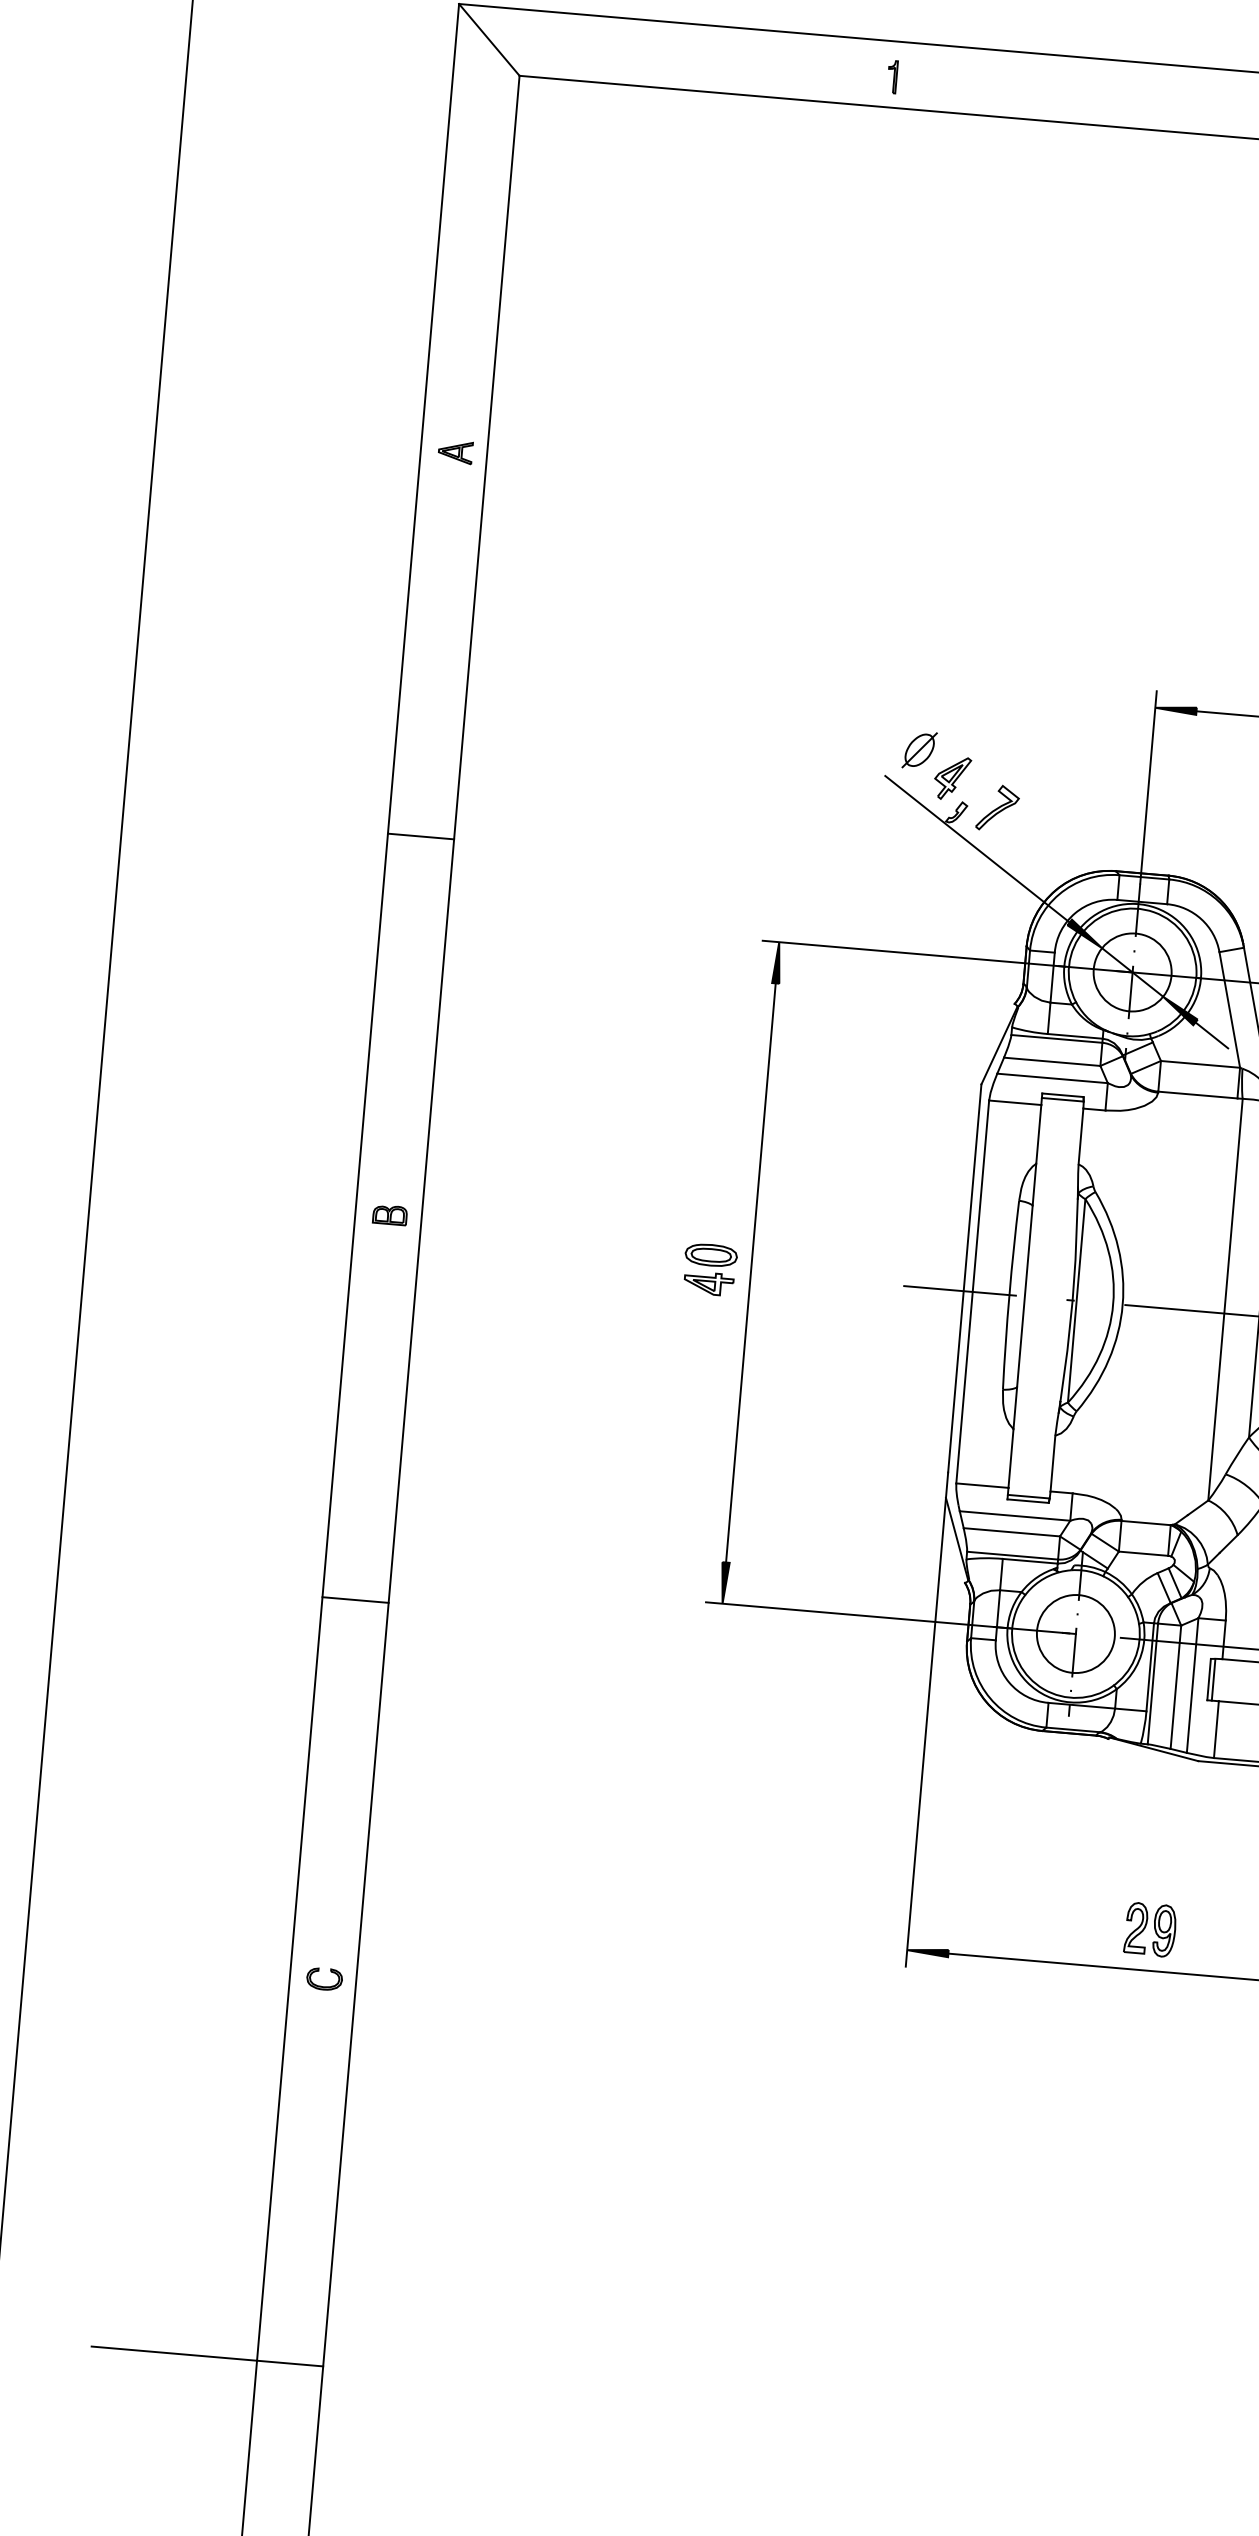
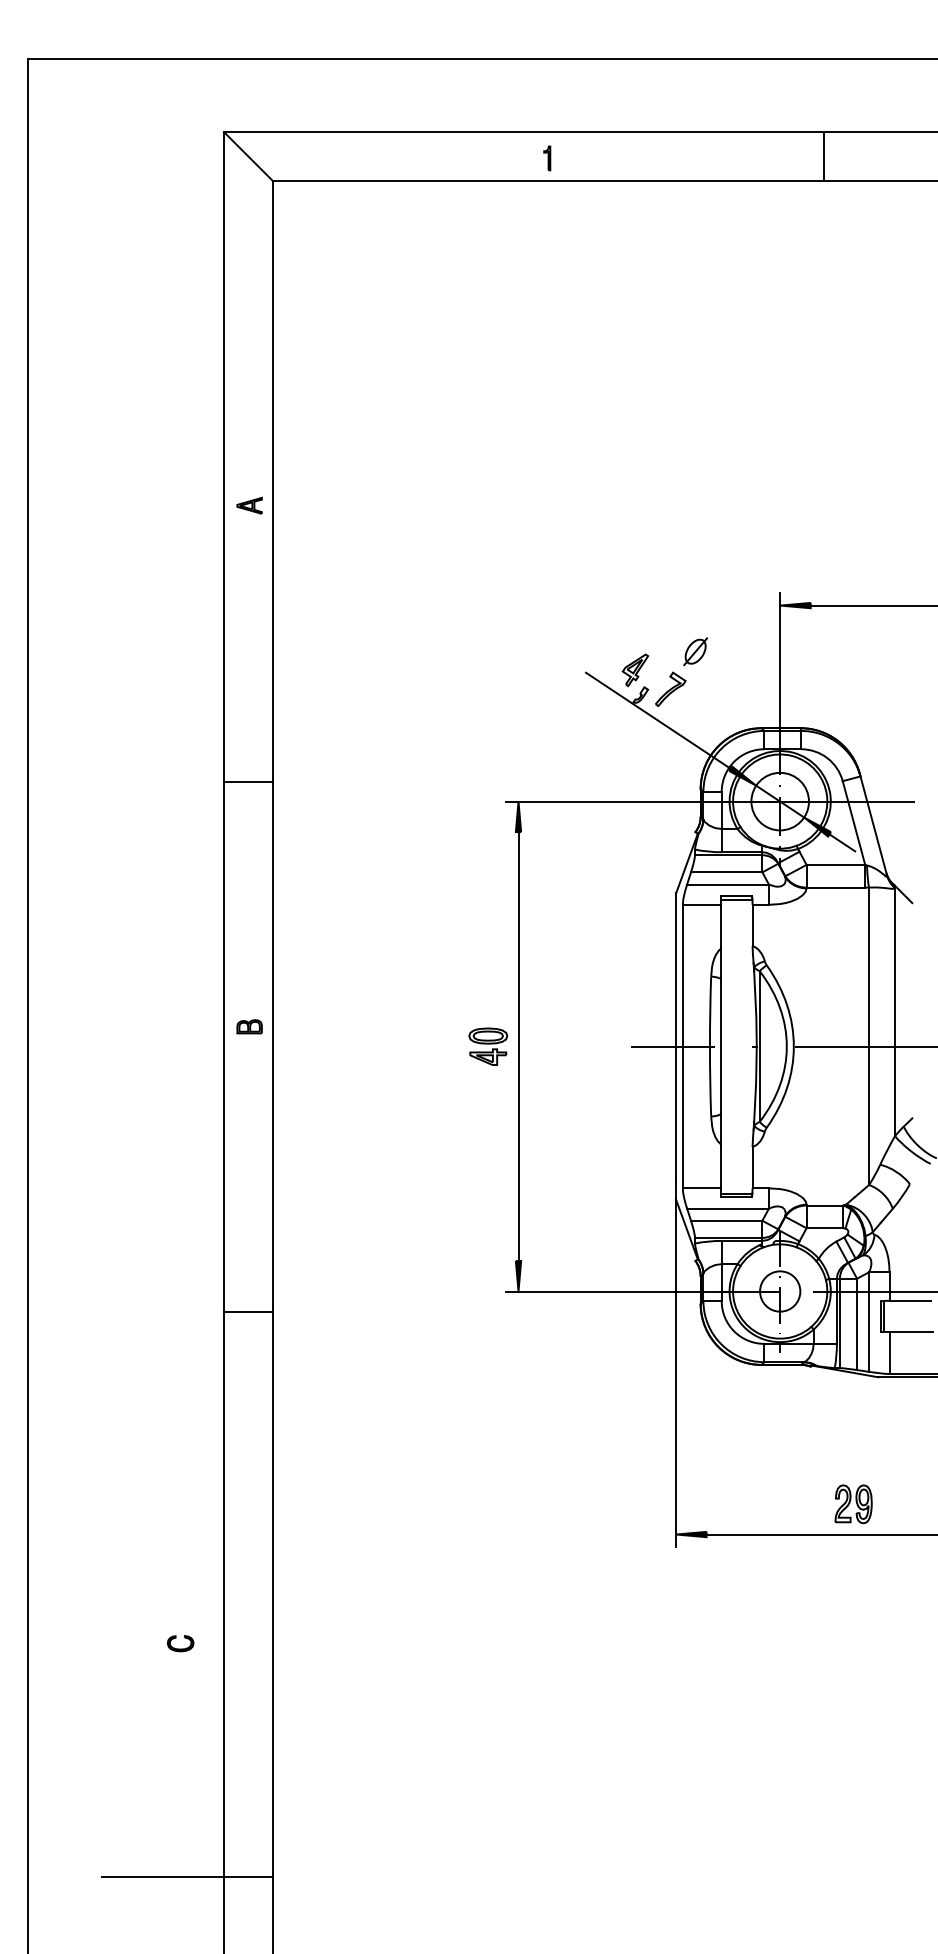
part: (455, 451) -> (249, 505), moved
part: (919, 750) -> (695, 651), moved
line: (421, 836) -> (248, 781), moved
circle: (1074, 1633) -> (779, 1291), size x0.7
part: (324, 1979) -> (180, 1643), moved

